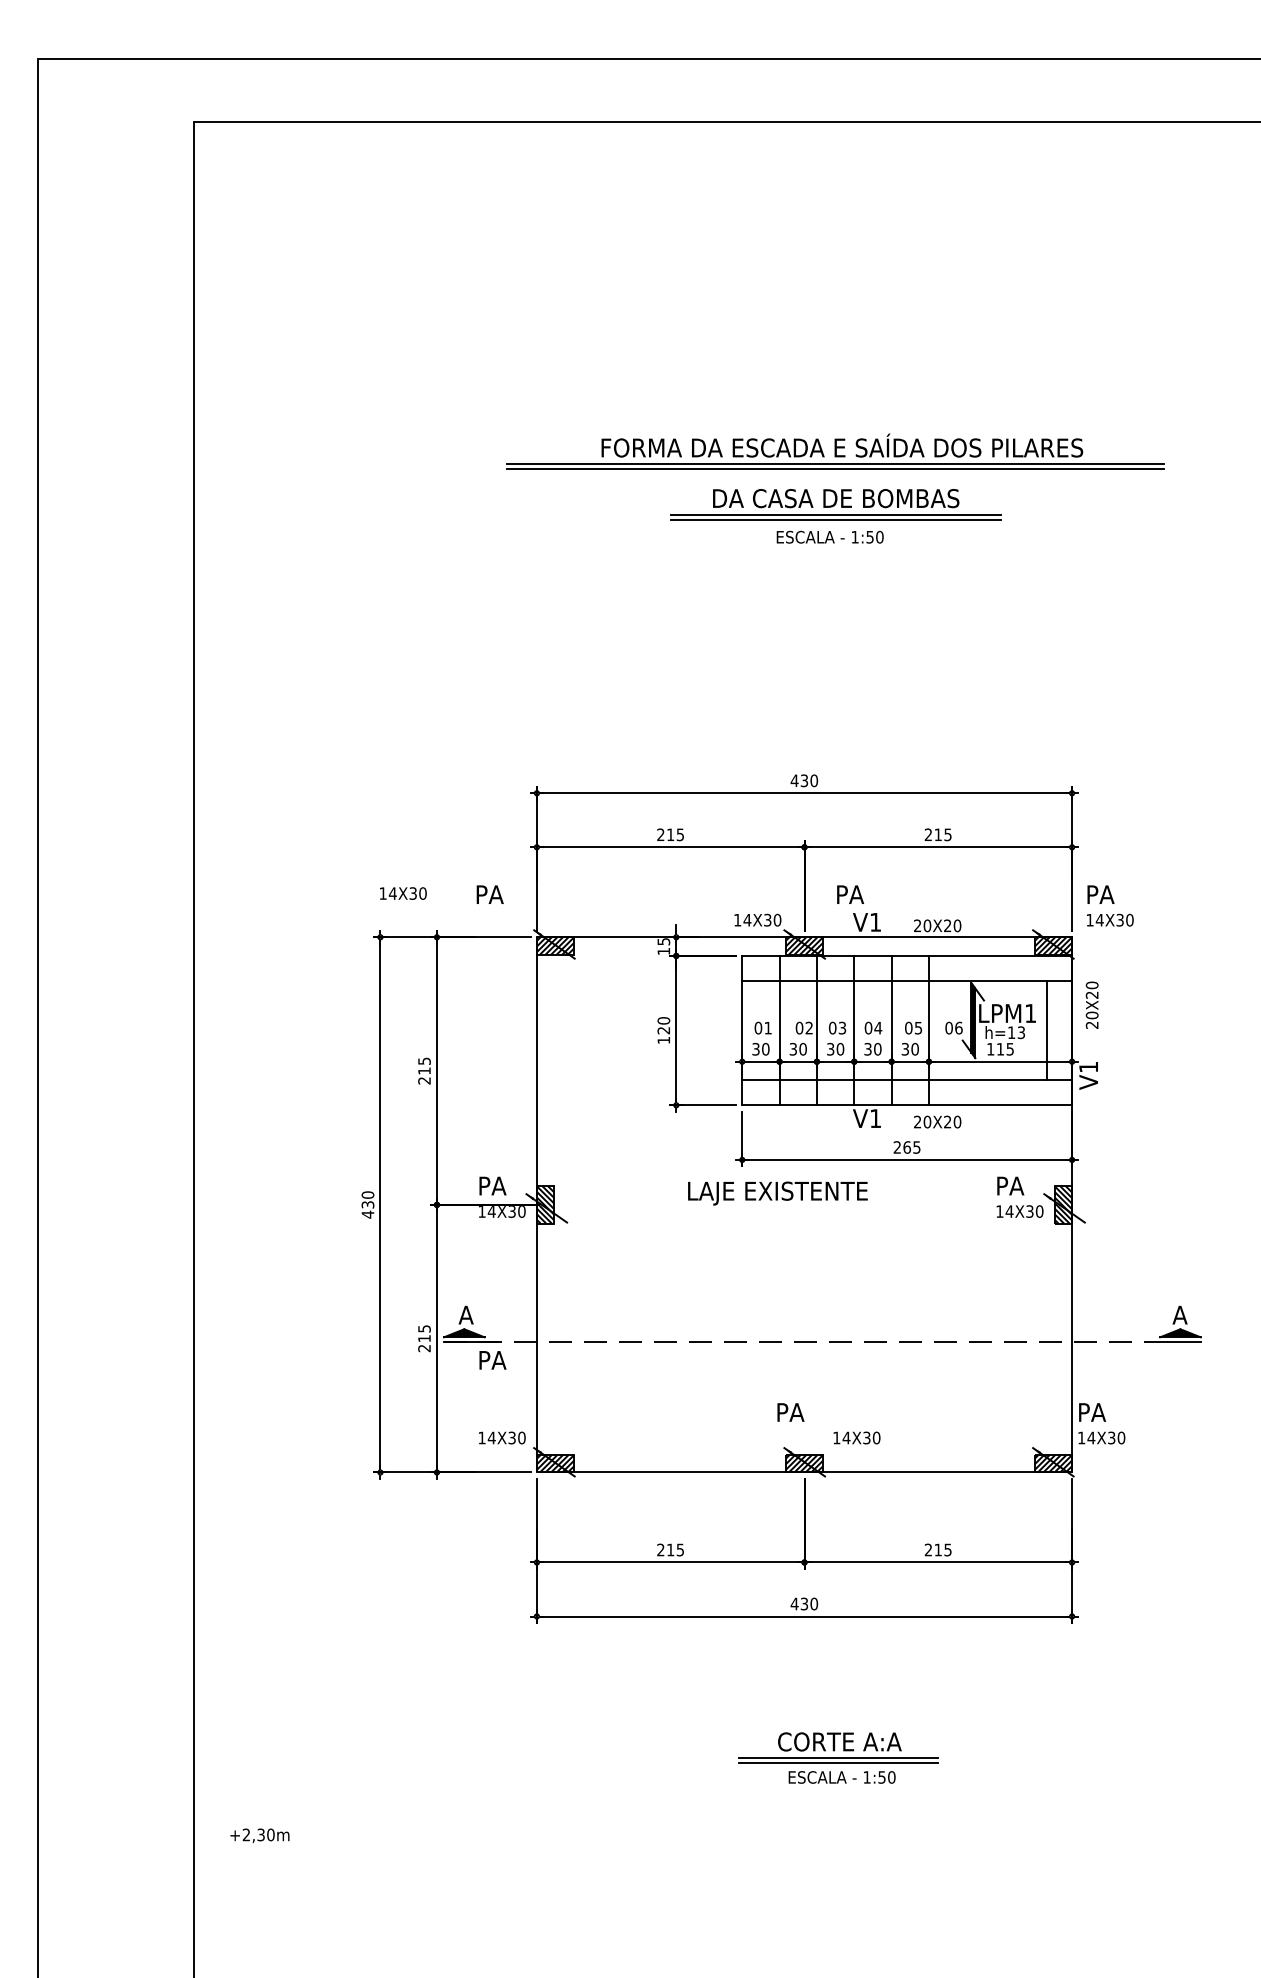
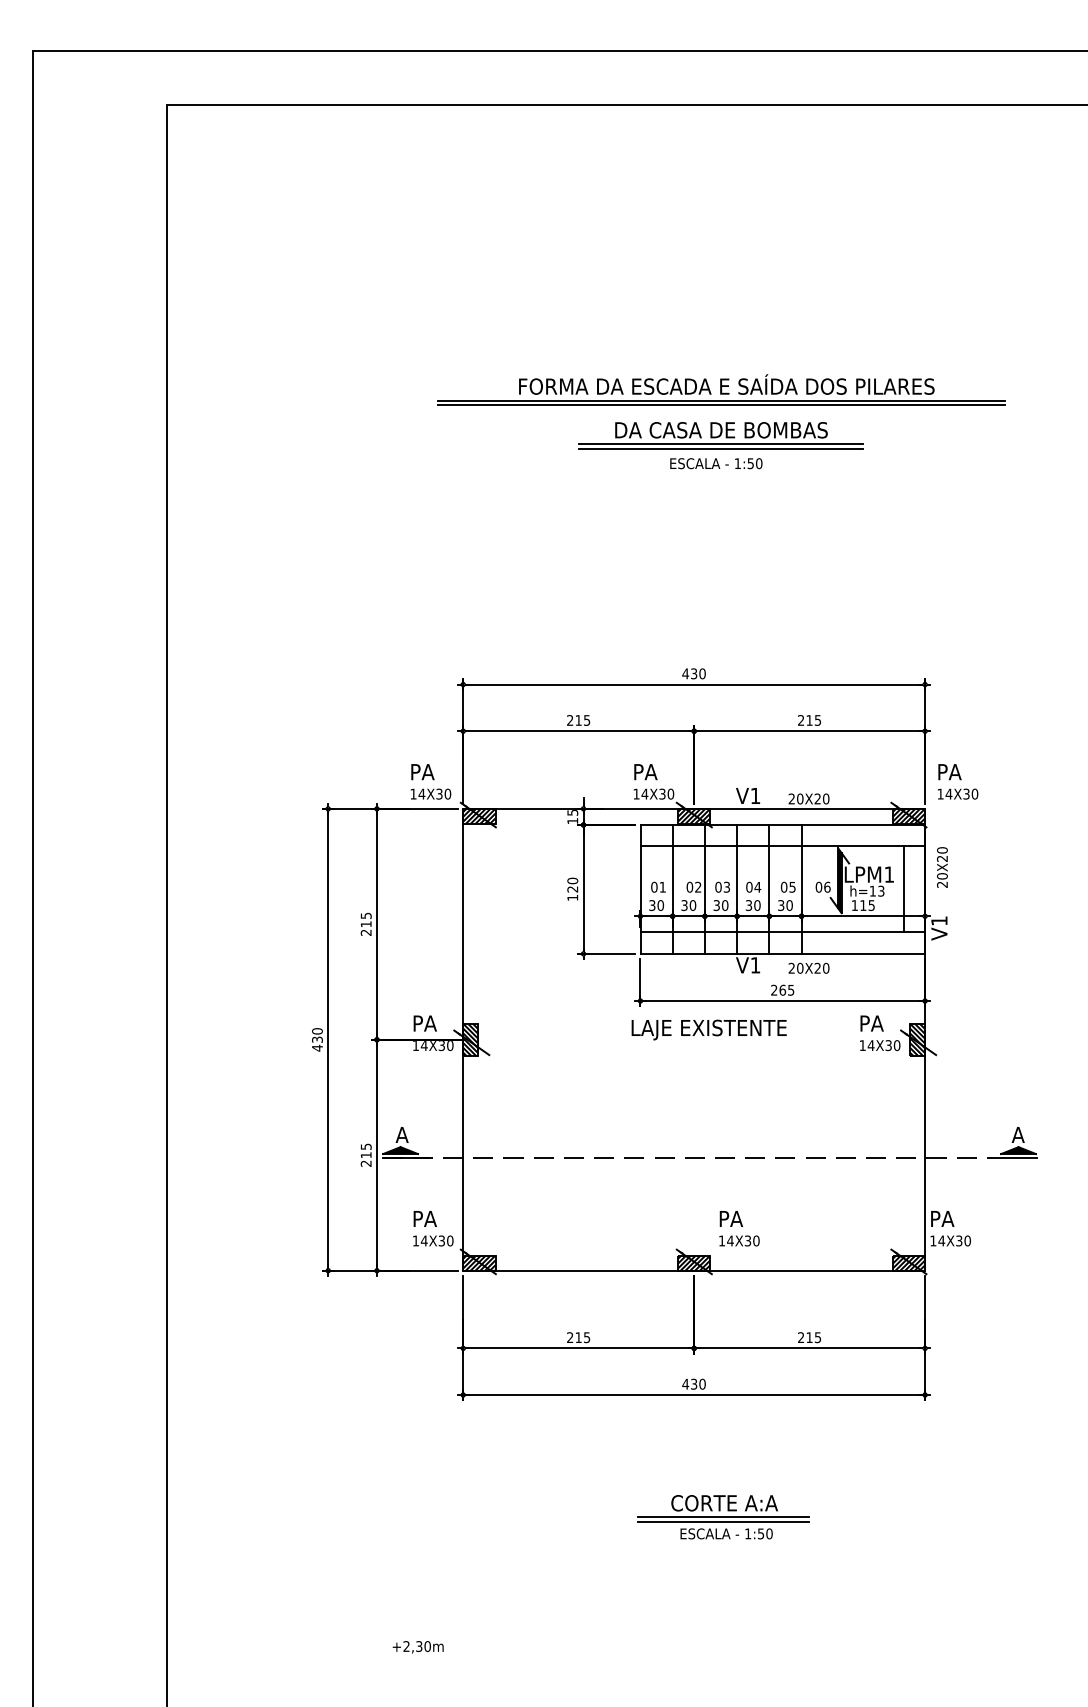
text: (402, 892) -> (430, 793), moved
text: (850, 895) -> (645, 772), moved
text: (777, 1192) -> (708, 1029), moved
text: (492, 1359) -> (424, 1218), moved
text: (790, 1411) -> (731, 1218), moved
text: (259, 1836) -> (417, 1647), moved

